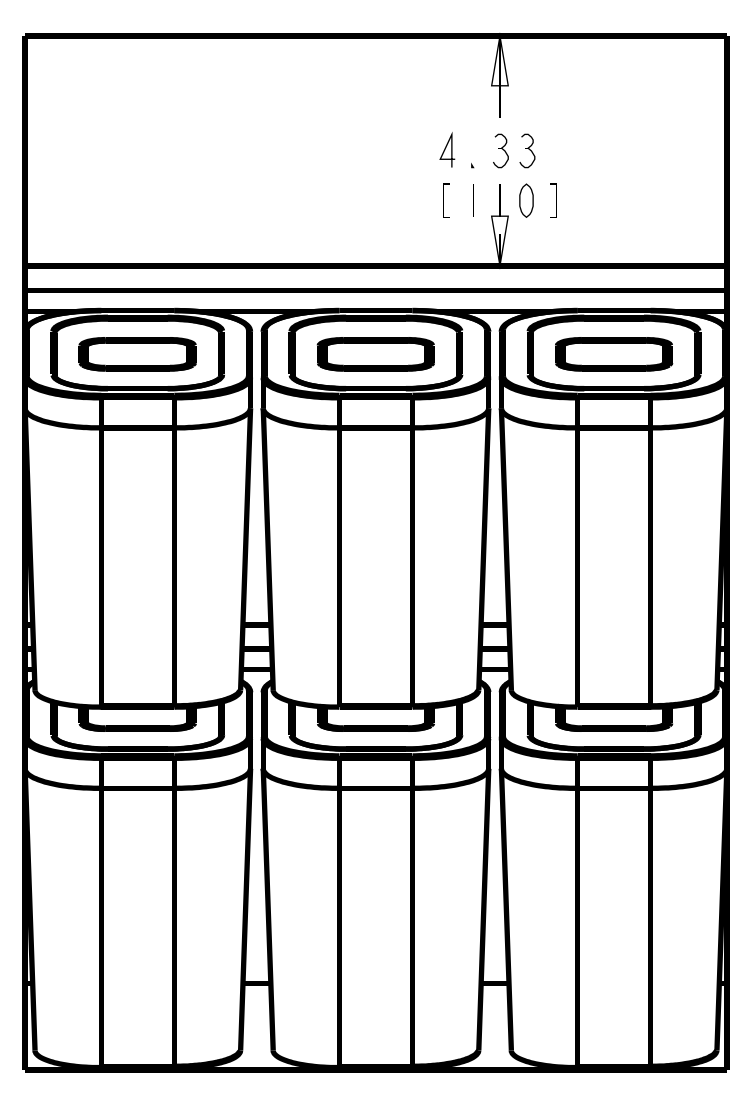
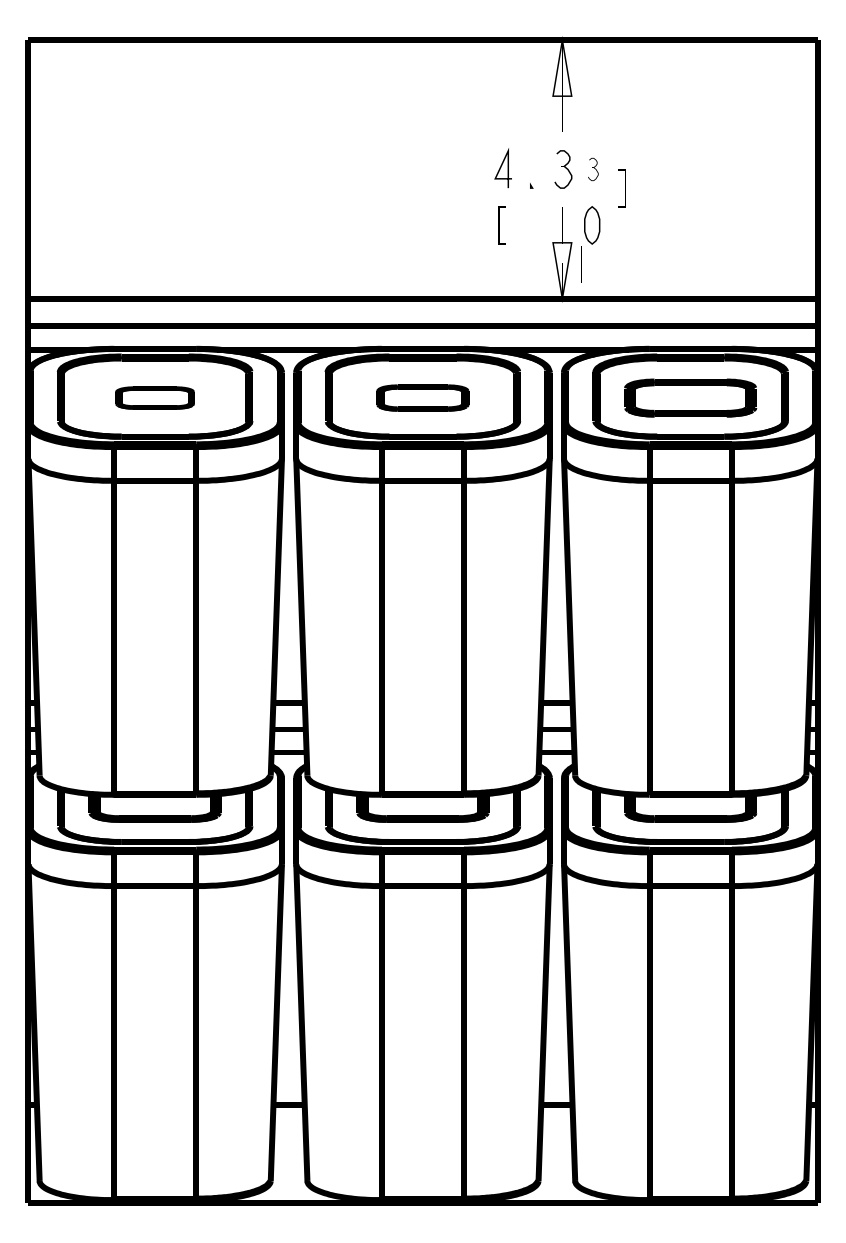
part: (527, 150) -> (593, 169), size x0.6
line: (473, 200) -> (581, 264), moved
line: (556, 200) -> (625, 188), moved
part: (137, 353) -> (154, 397), size x0.6
part: (375, 353) -> (422, 397), size x0.7

